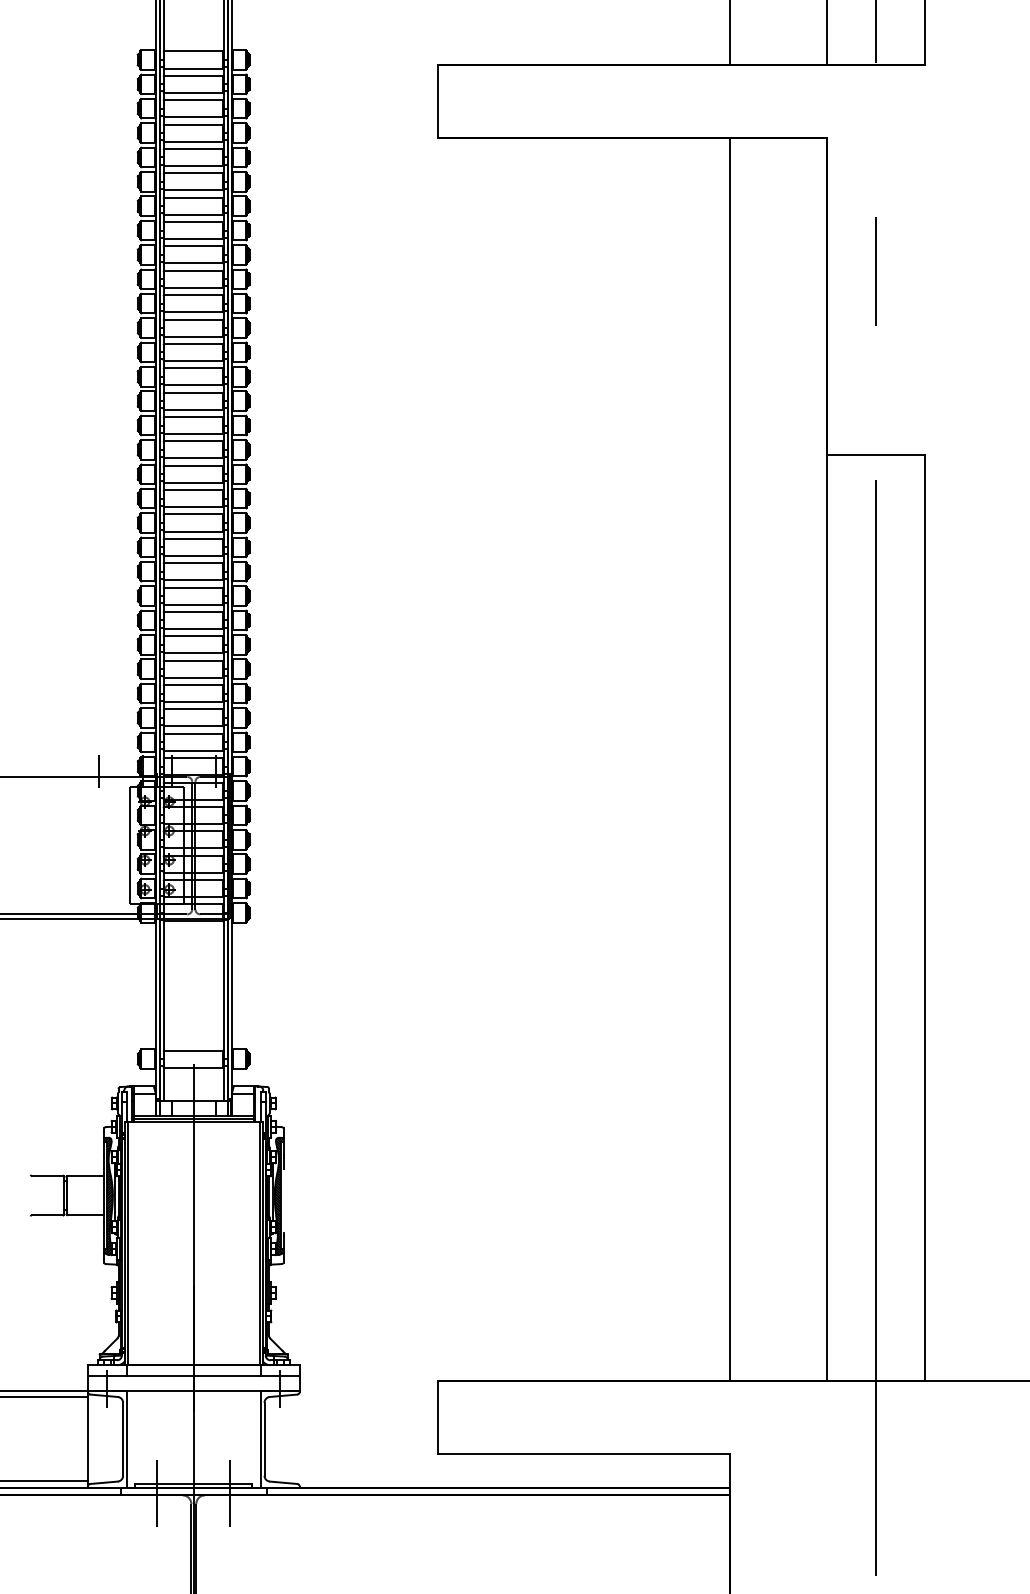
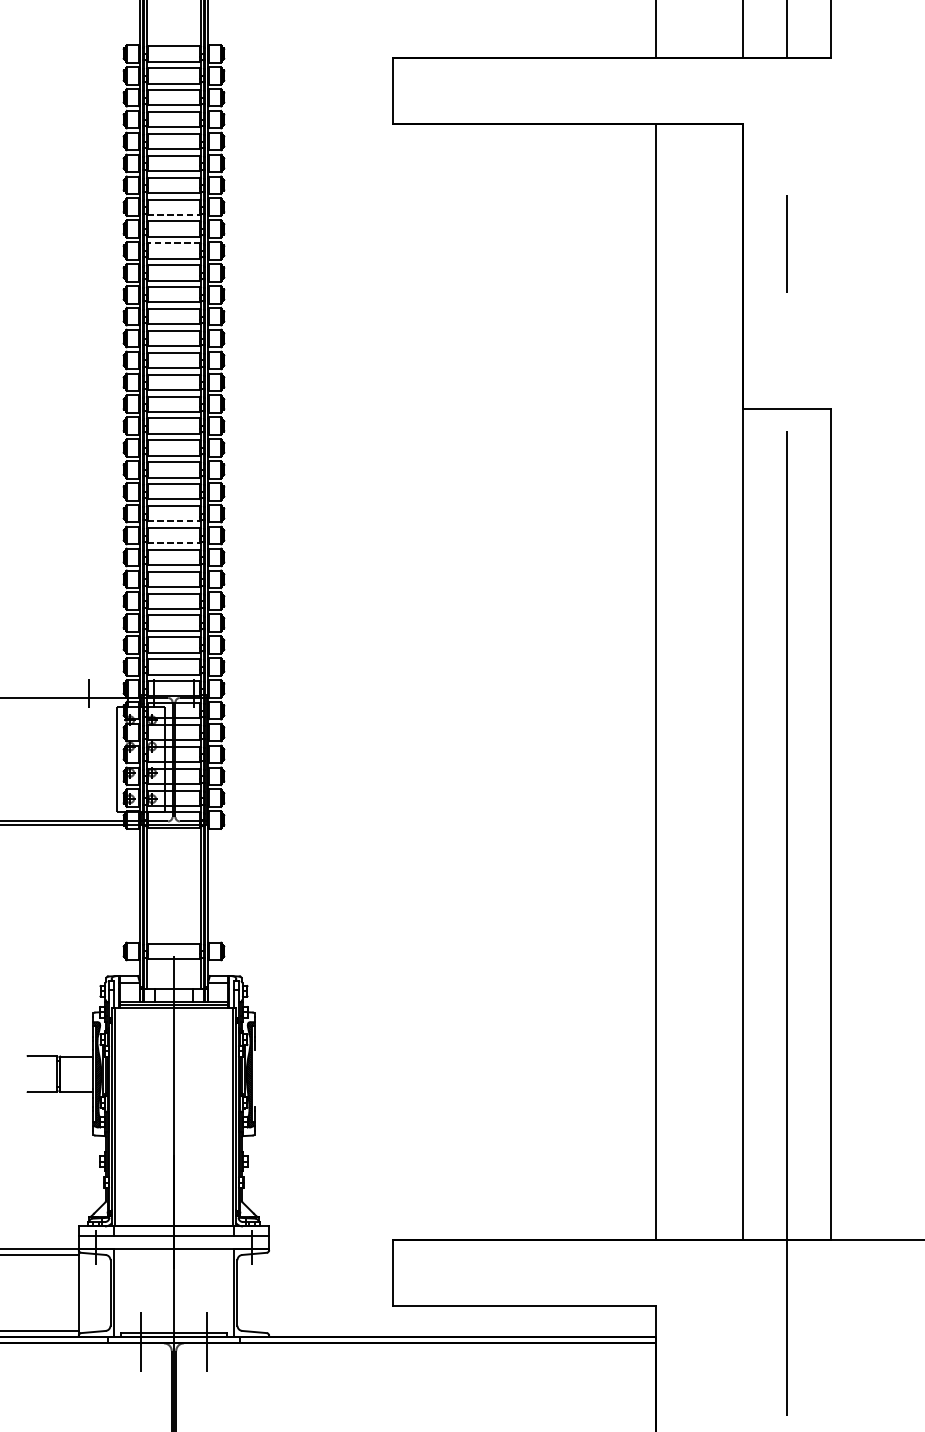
line: (194, 239) -> (174, 215), solid -> dashed
line: (193, 270) -> (173, 243), solid -> dashed
line: (194, 580) -> (174, 521), solid -> dashed
line: (194, 604) -> (174, 543), solid -> dashed

